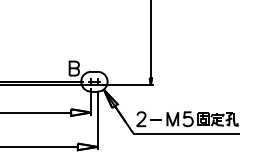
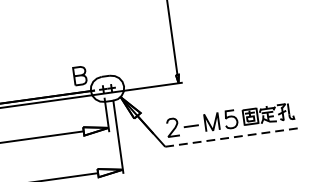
line: (187, 133) -> (232, 137), solid -> dashed

